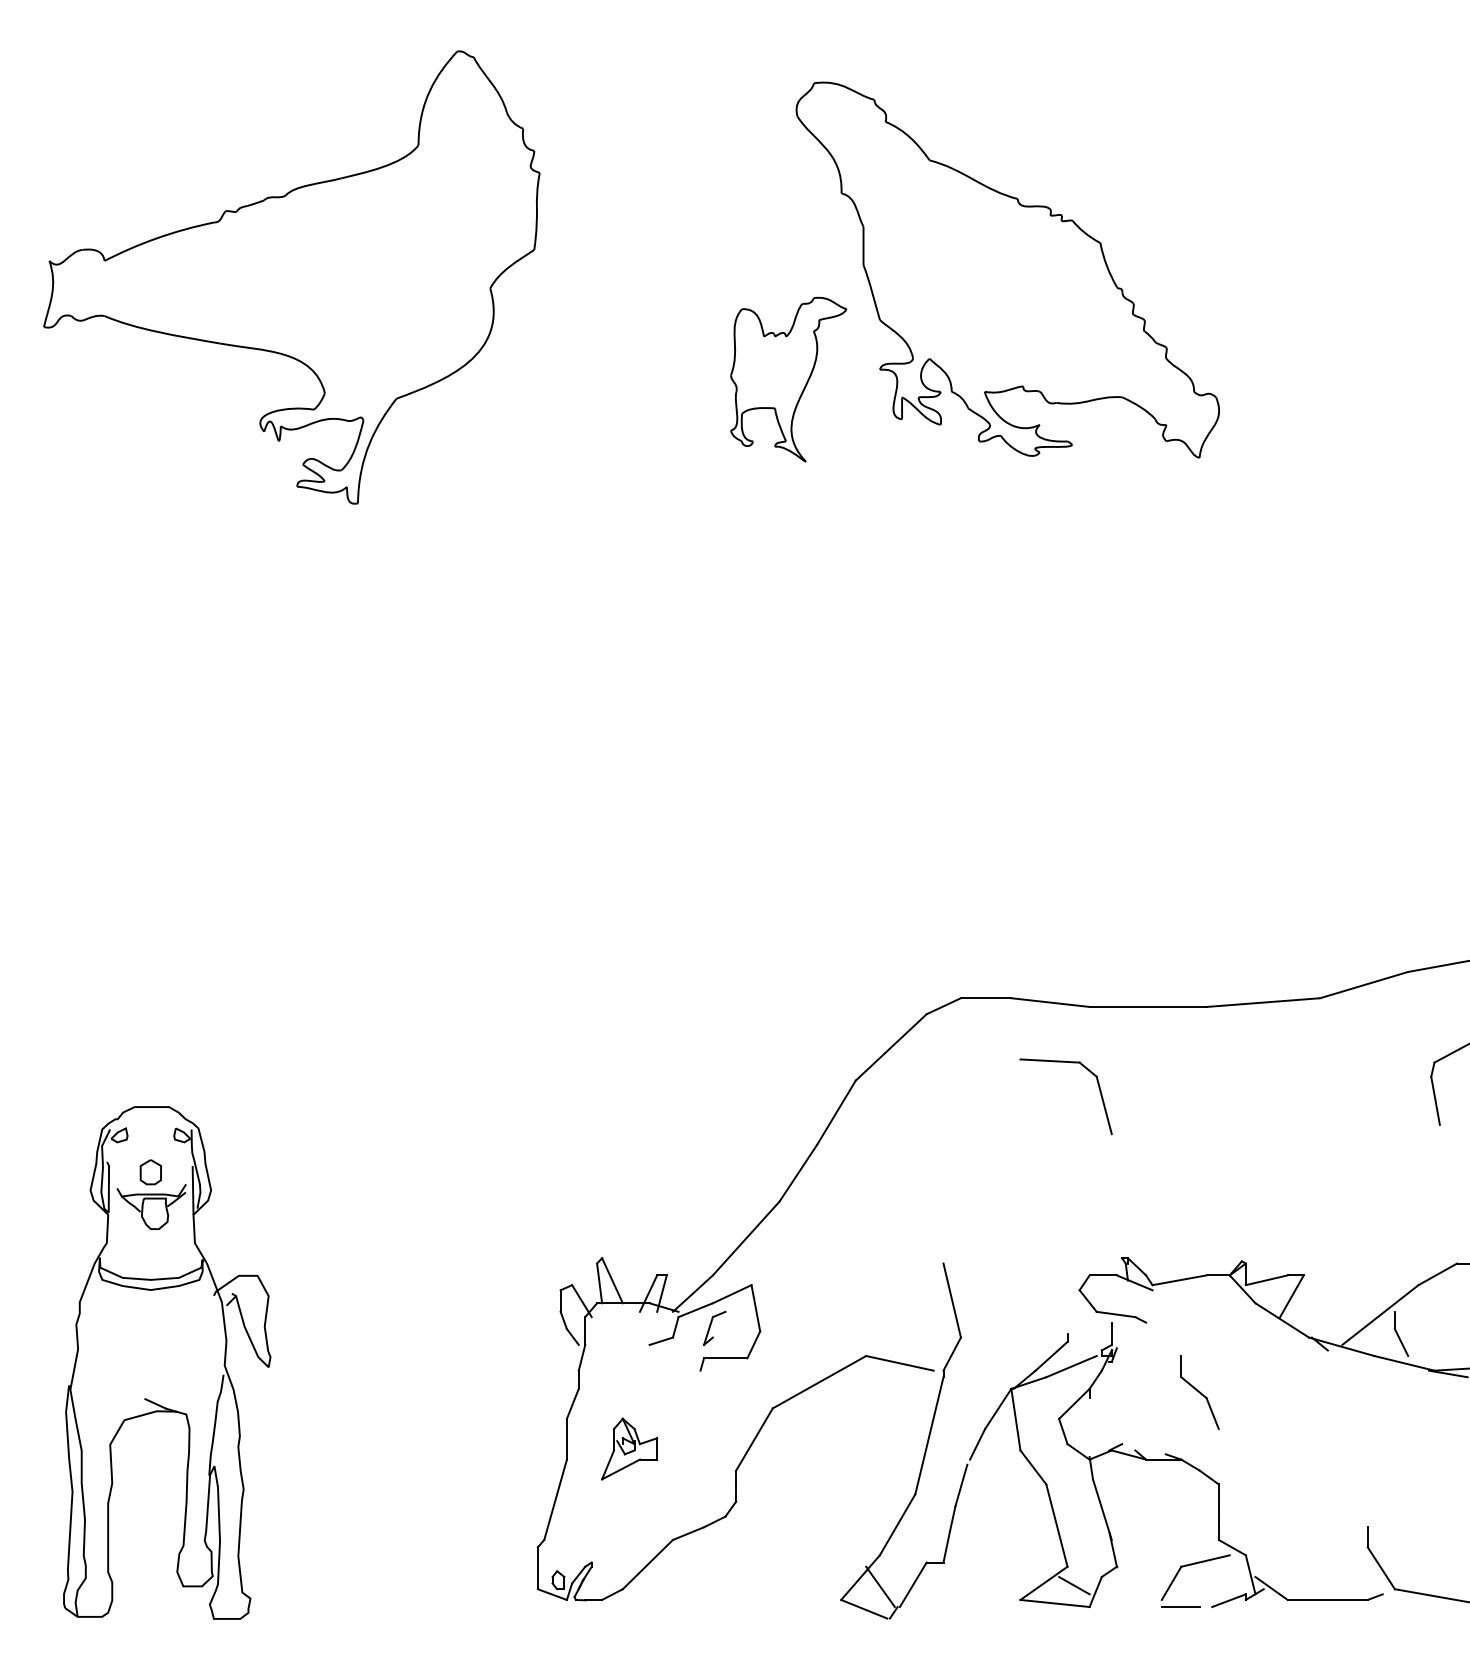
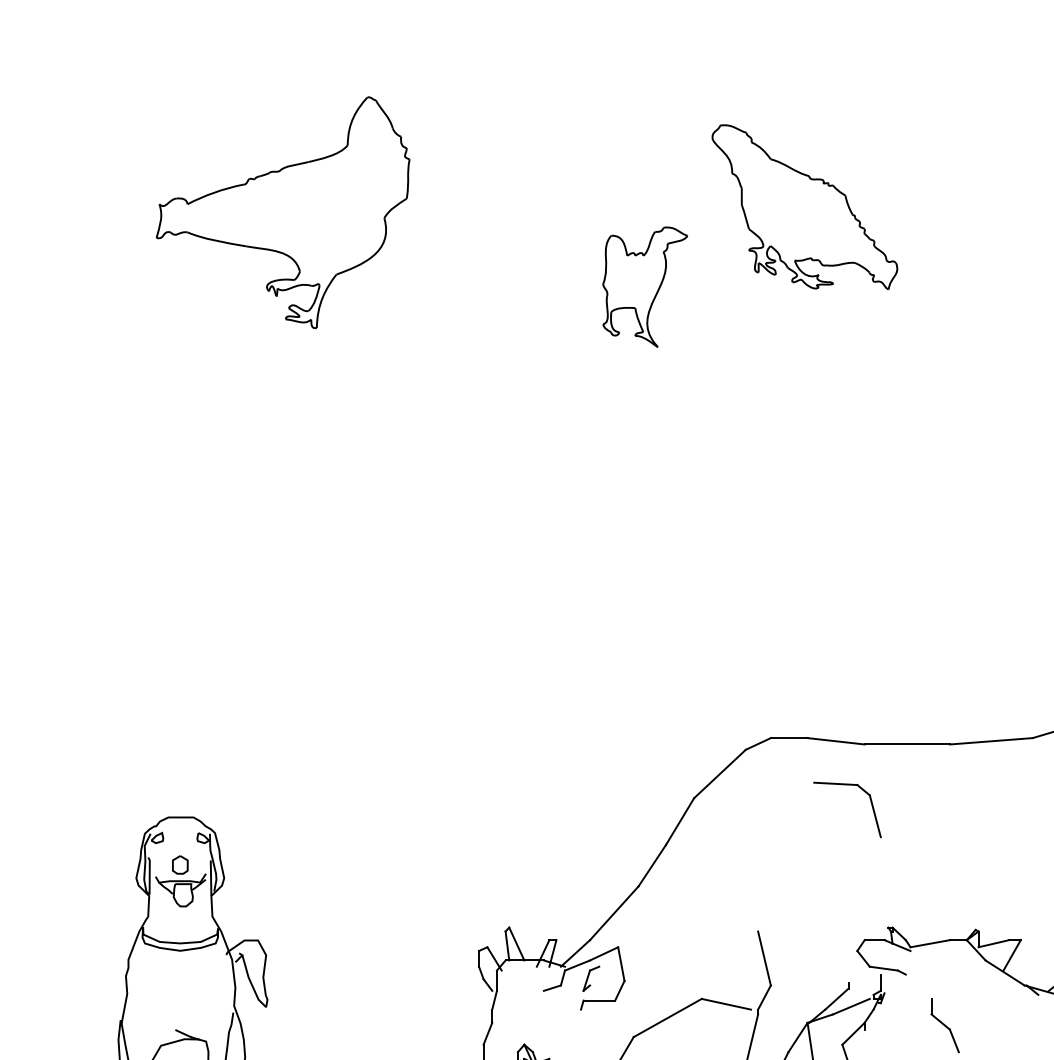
part: (1007, 269) -> (804, 206), size x0.6
part: (291, 277) -> (282, 212), size x0.7

